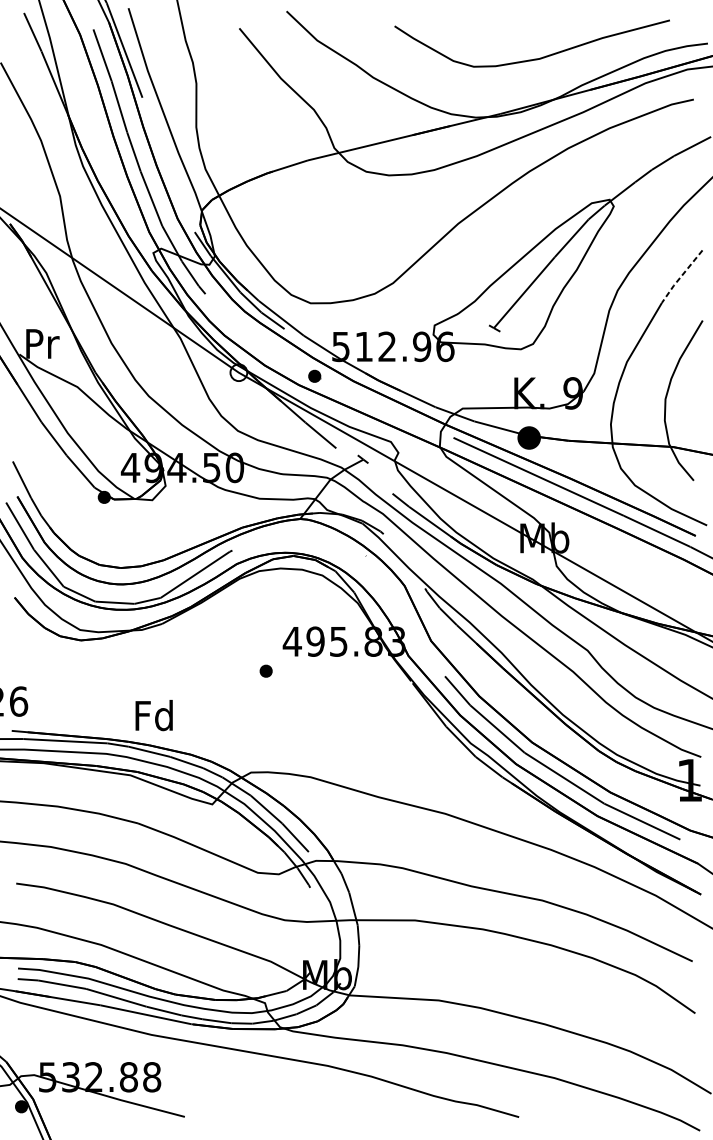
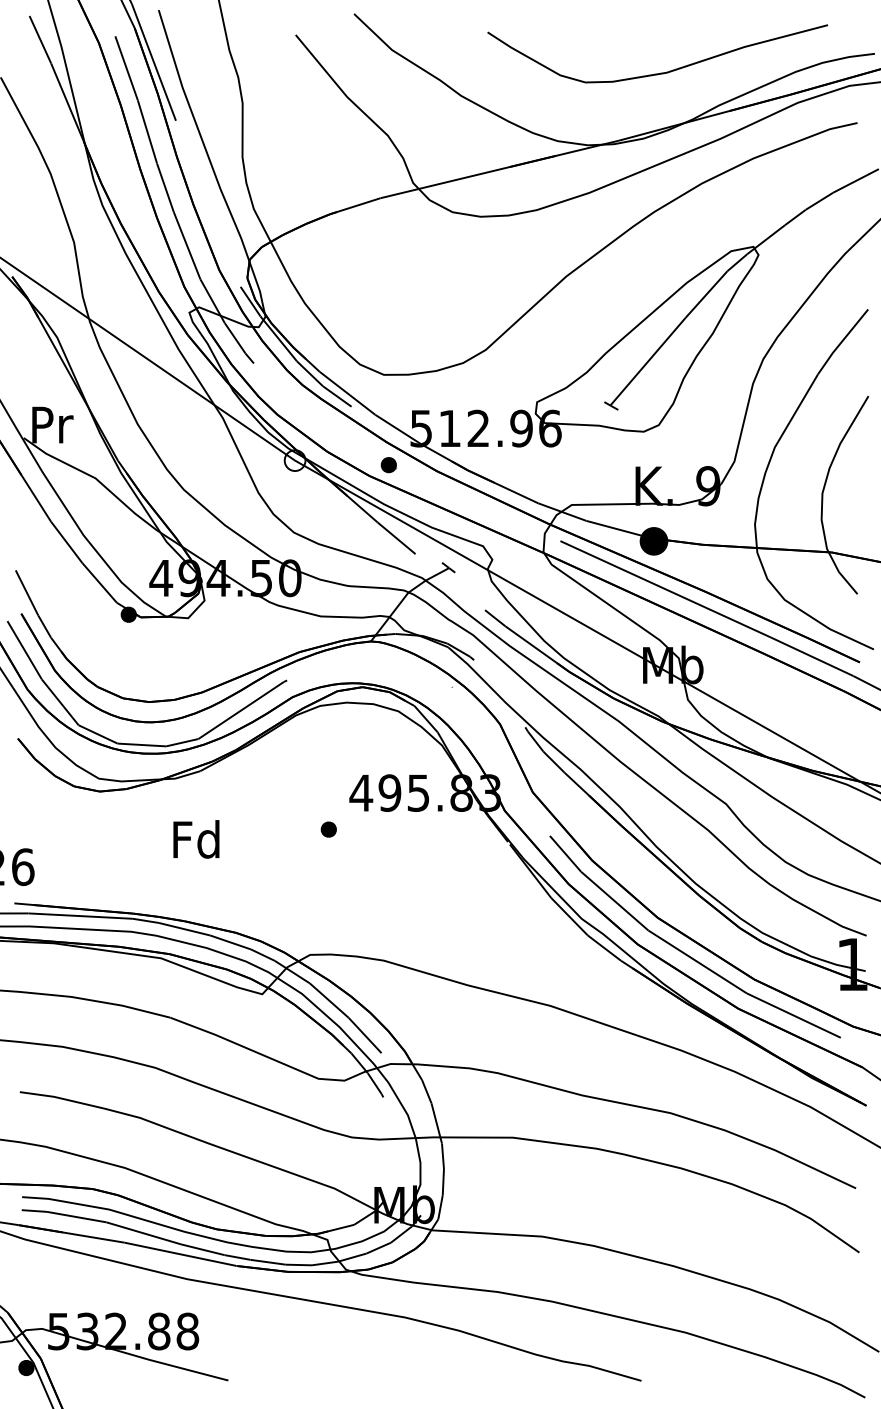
line: (680, 276) -> (841, 341), dashed -> solid
text: (154, 715) -> (196, 839), moved

